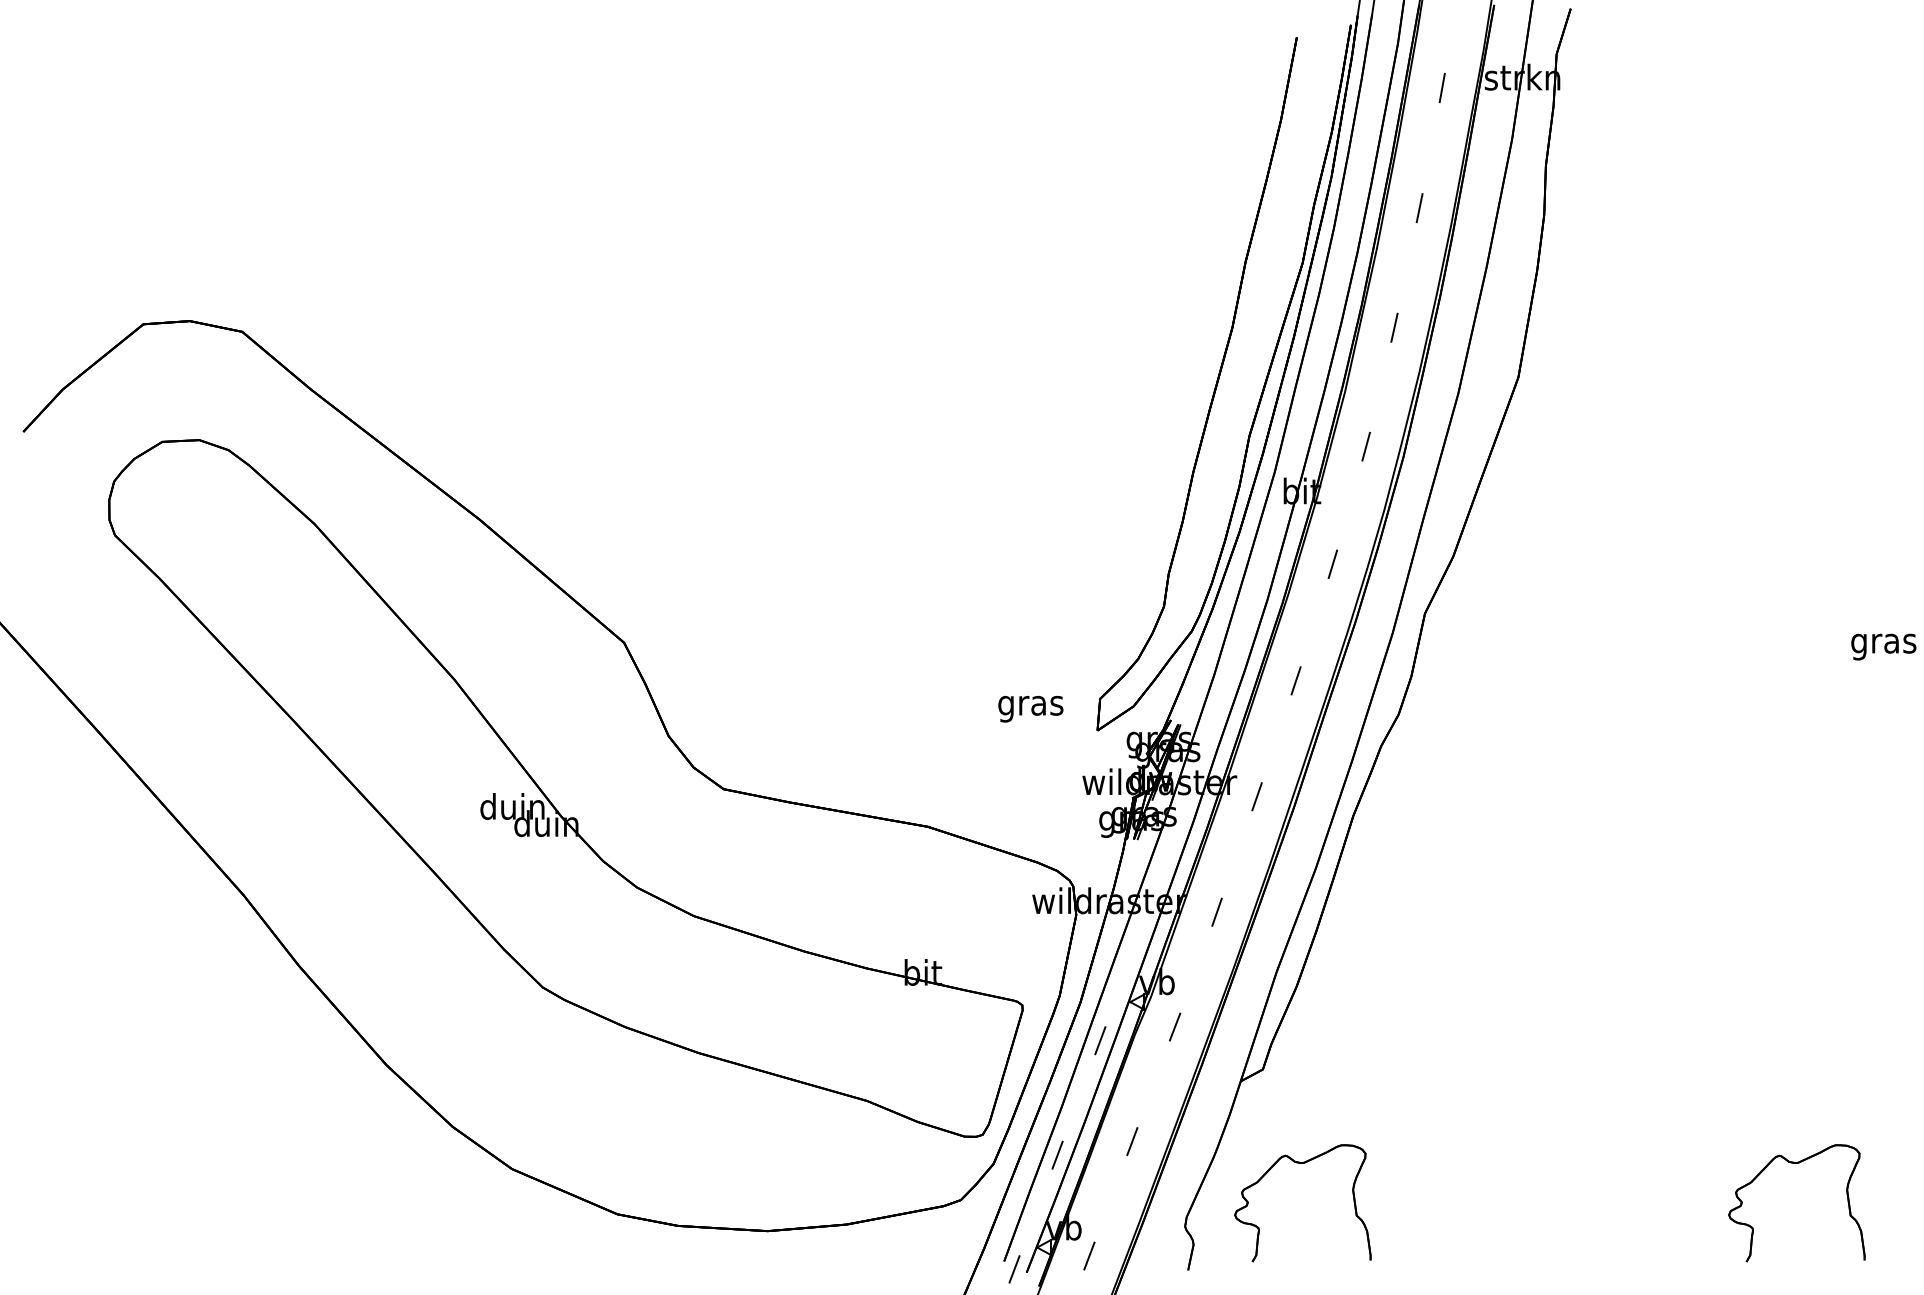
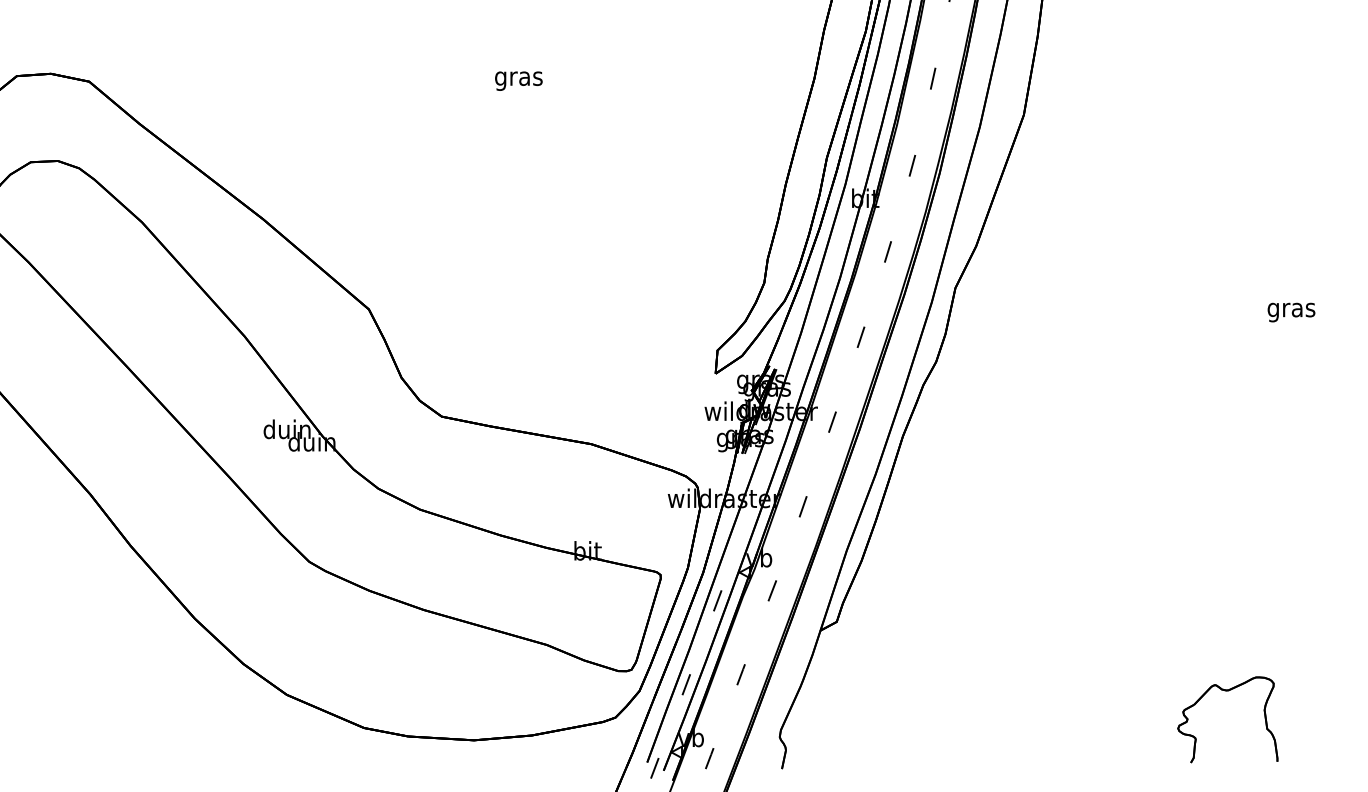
text: (1030, 708) -> (518, 80), moved
part: (1302, 1163) -> (865, 690), removed

